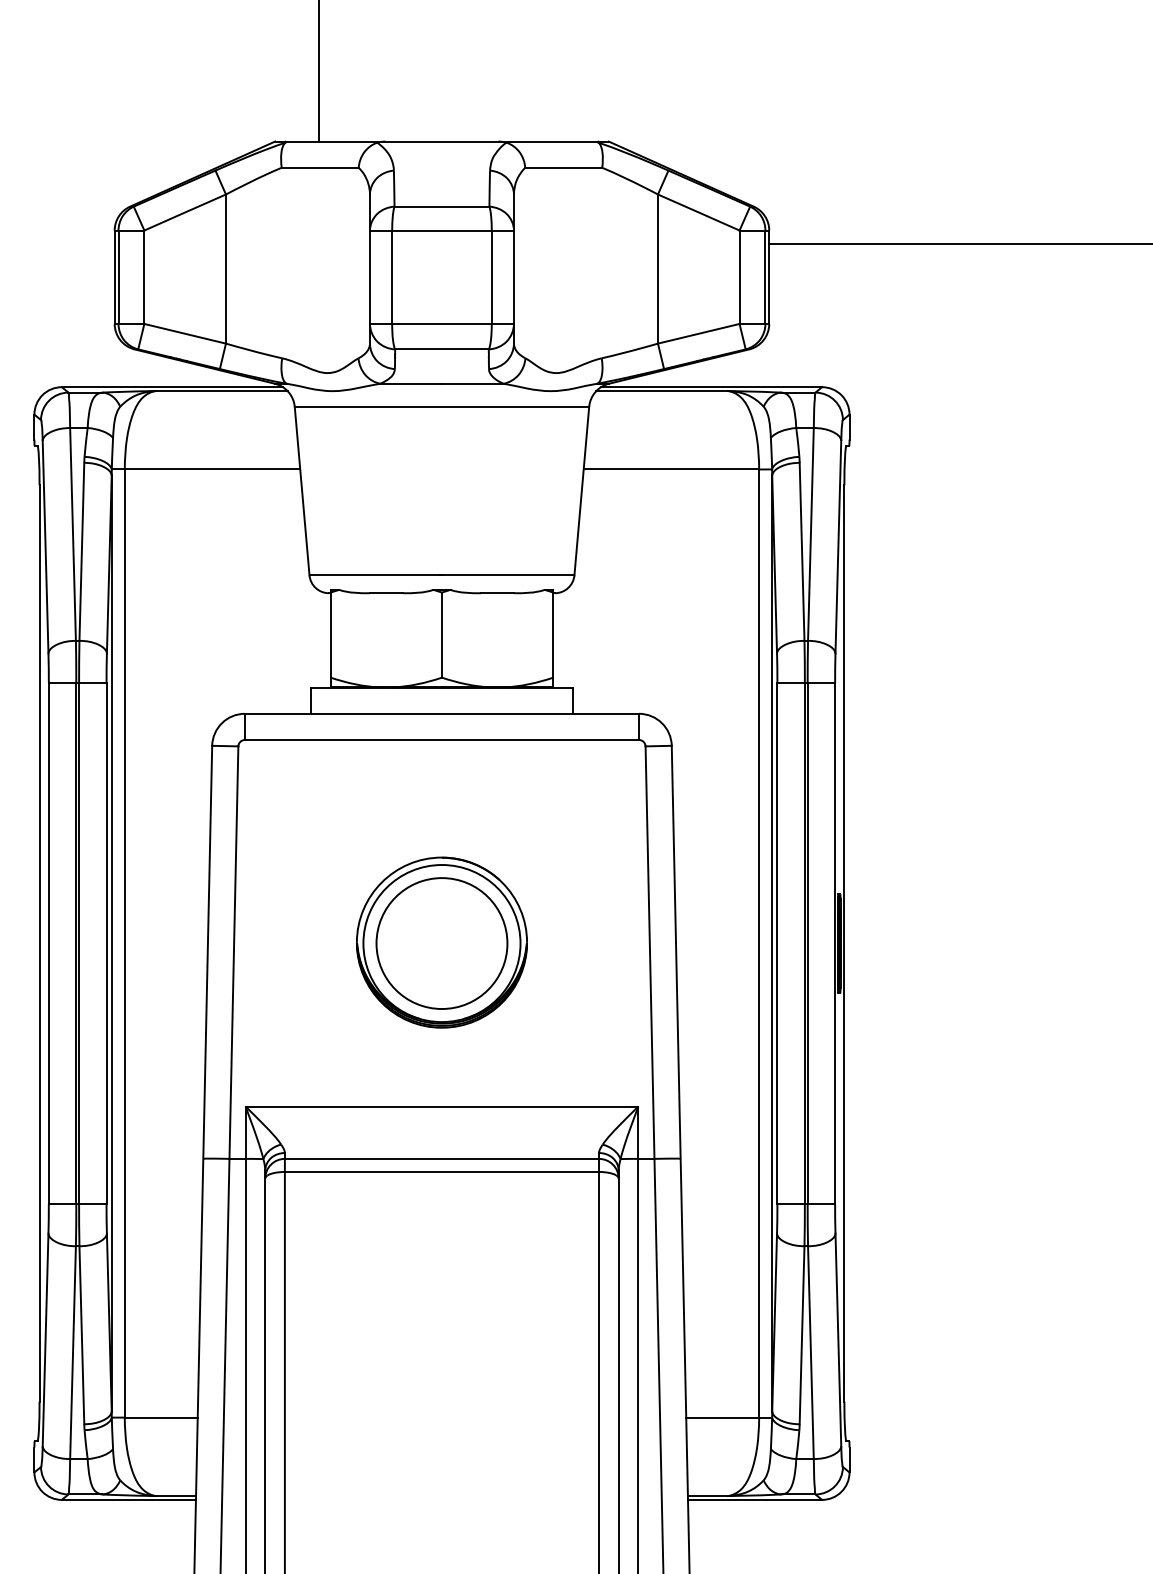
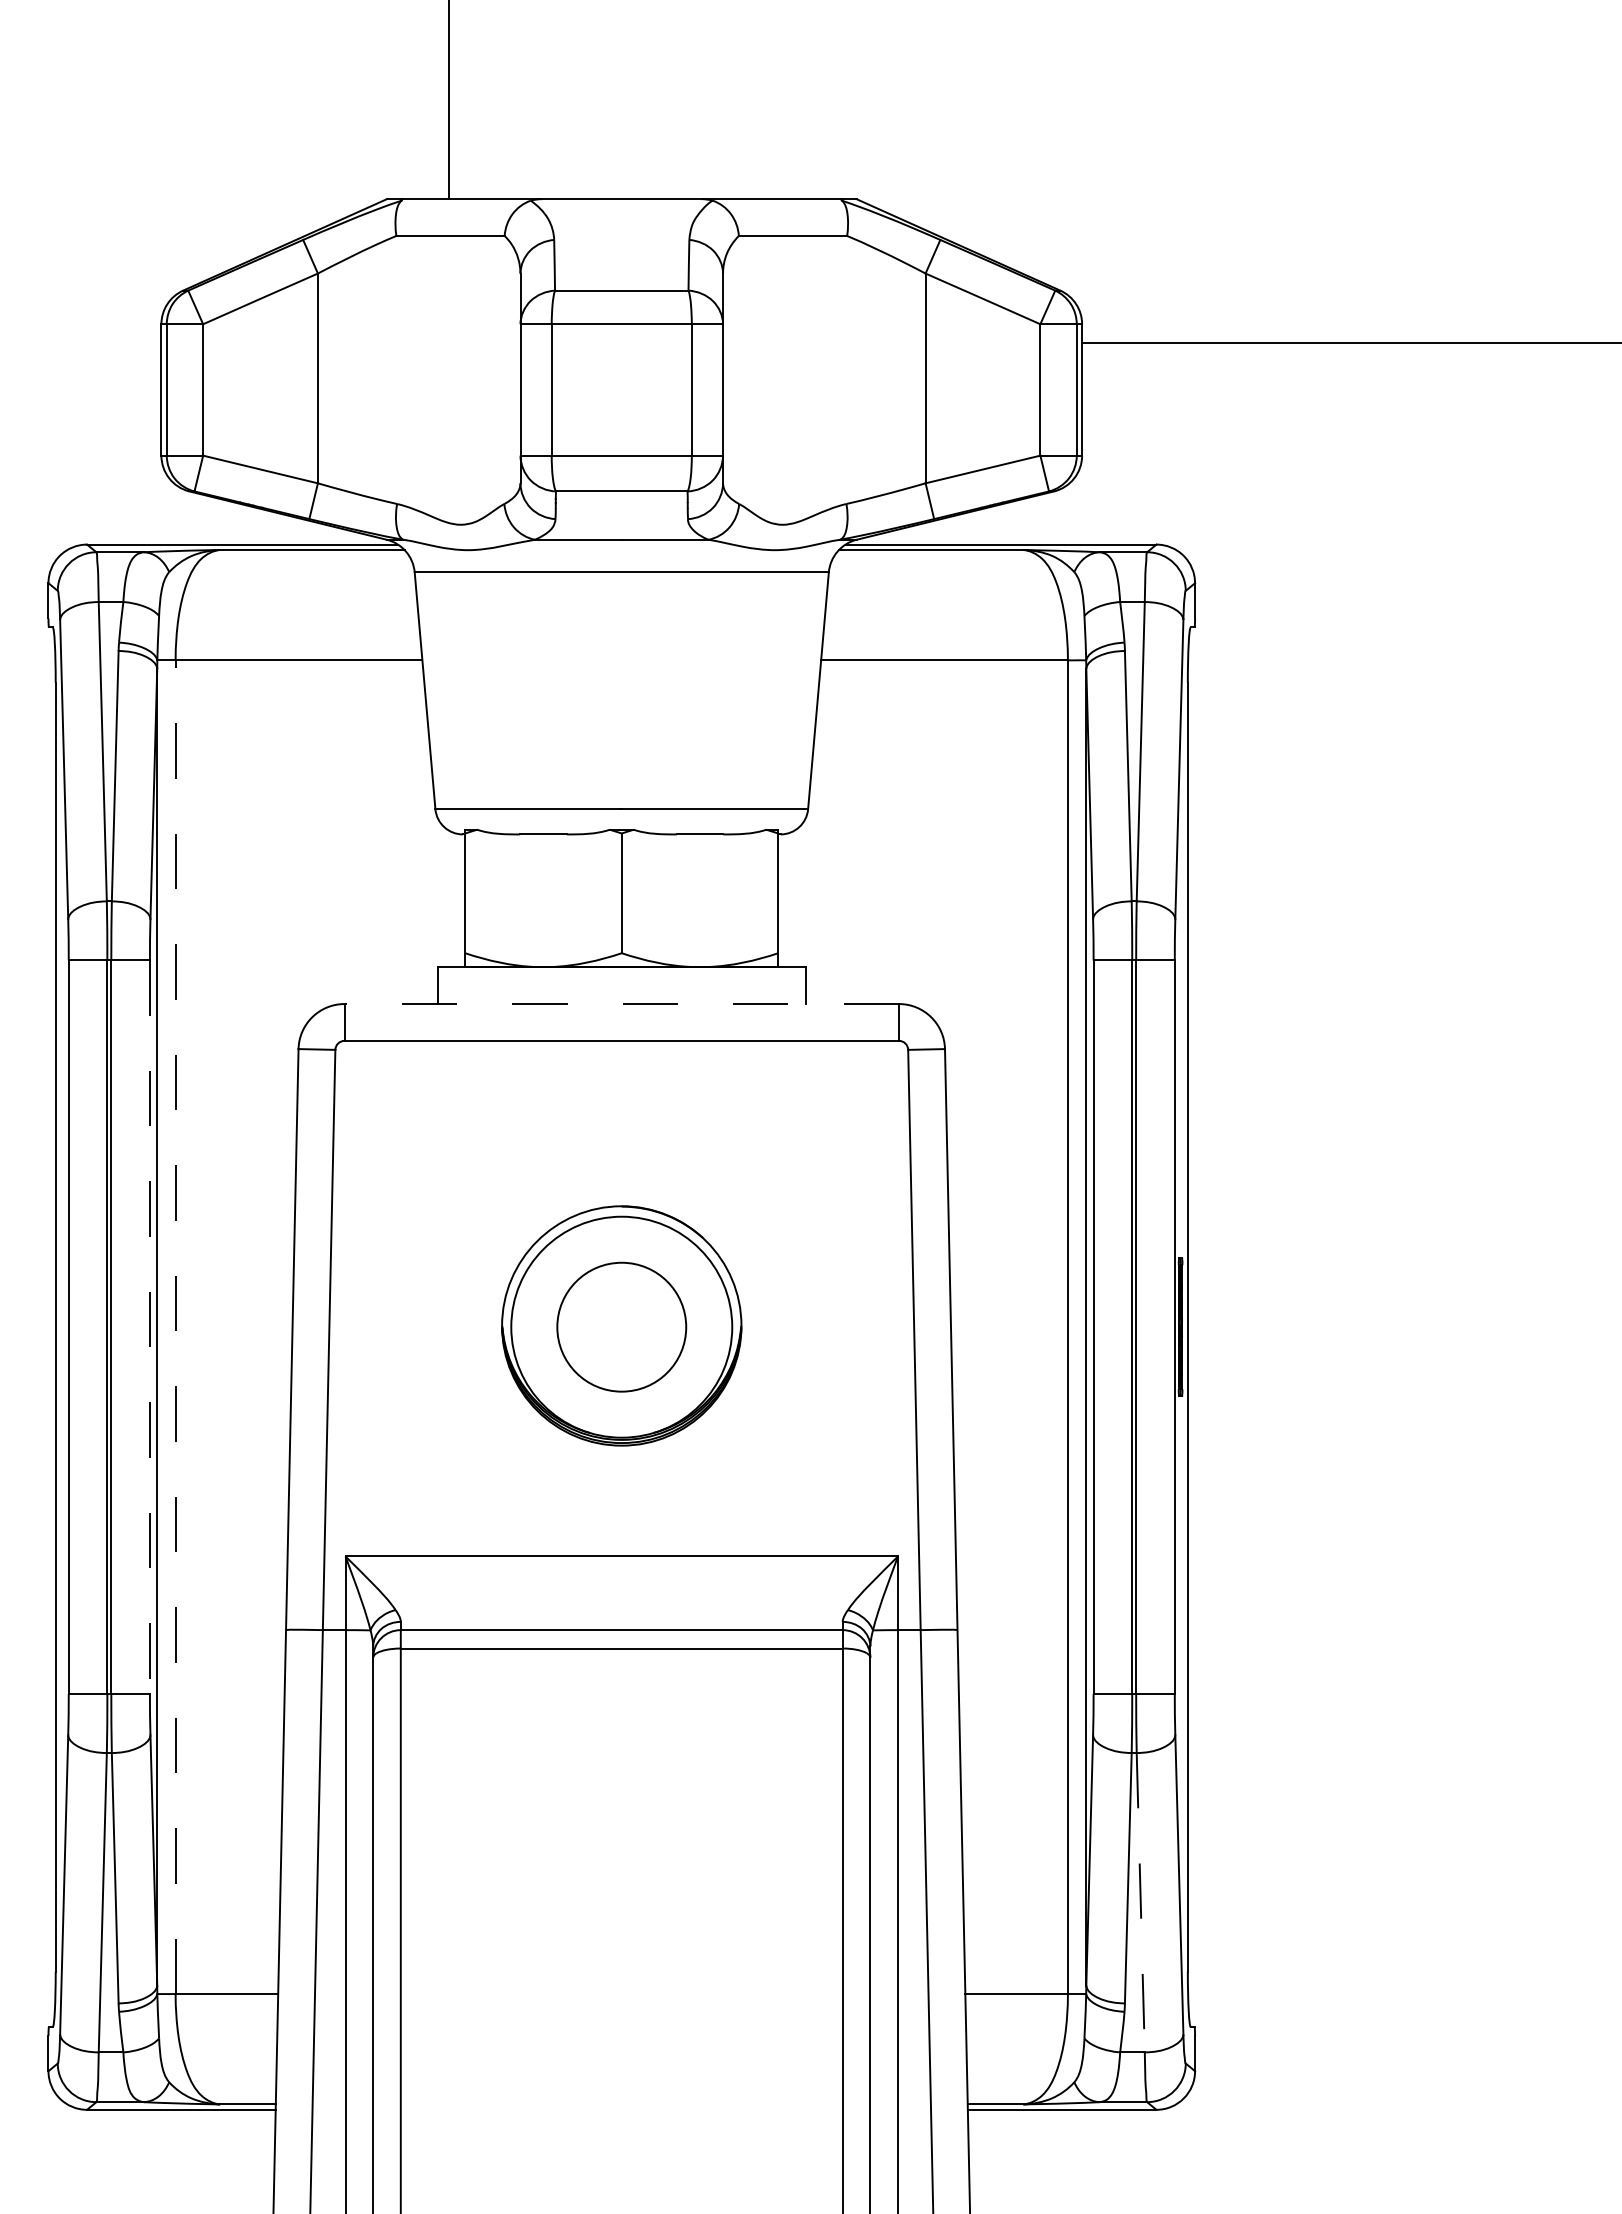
line: (441, 714) -> (621, 1004), solid -> dashed
line: (106, 943) -> (149, 1327), solid -> dashed
line: (124, 943) -> (175, 1327), solid -> dashed
circle: (441, 943) -> (621, 1327), size x0.7
line: (810, 1352) -> (1140, 1902), solid -> dashed

